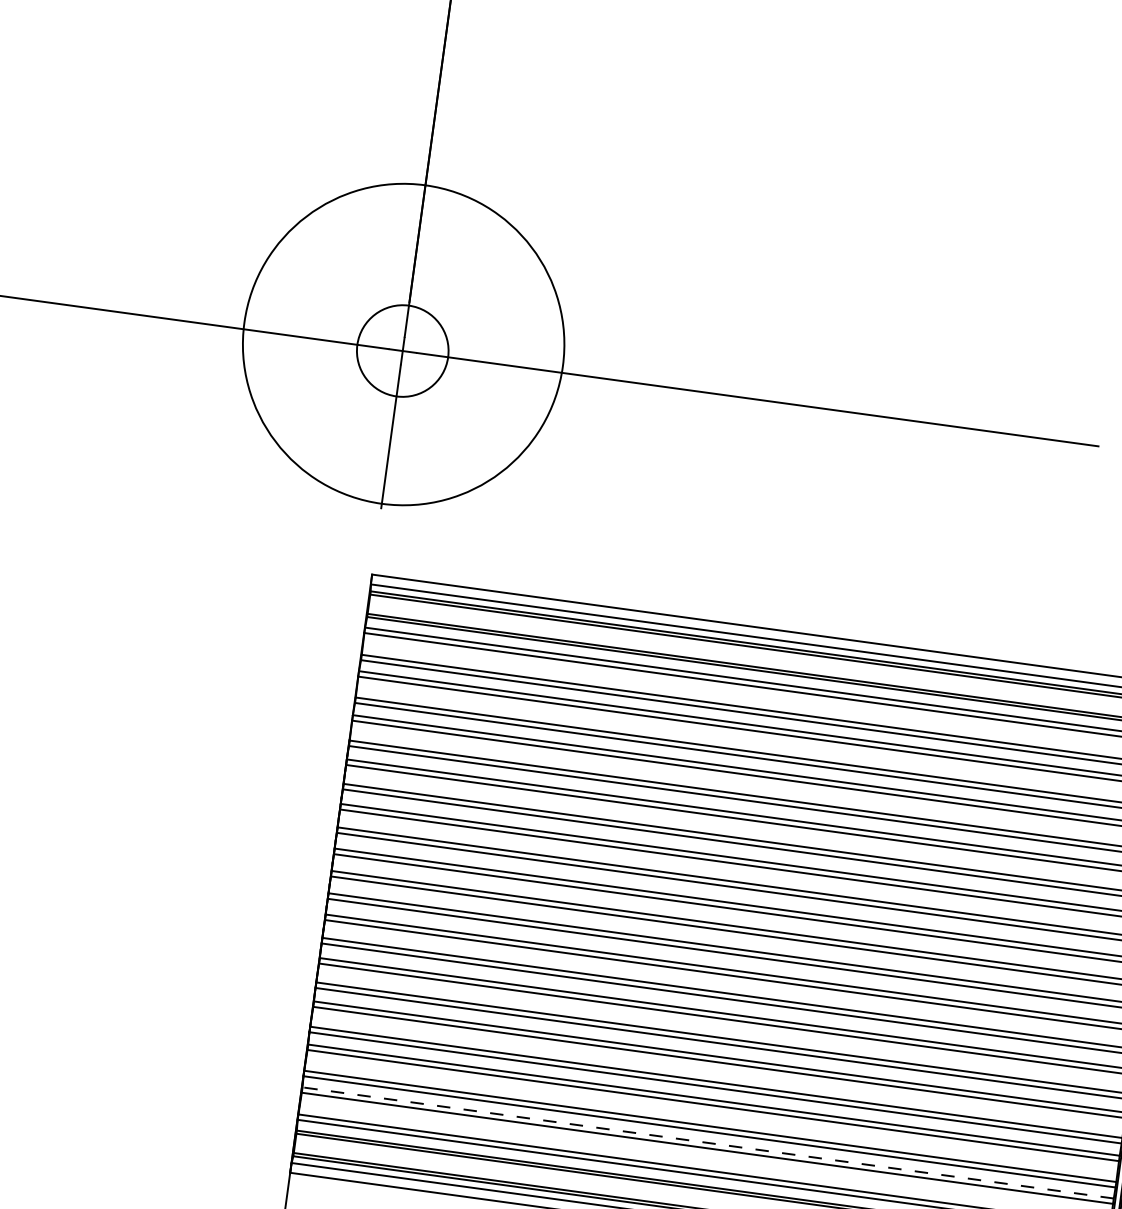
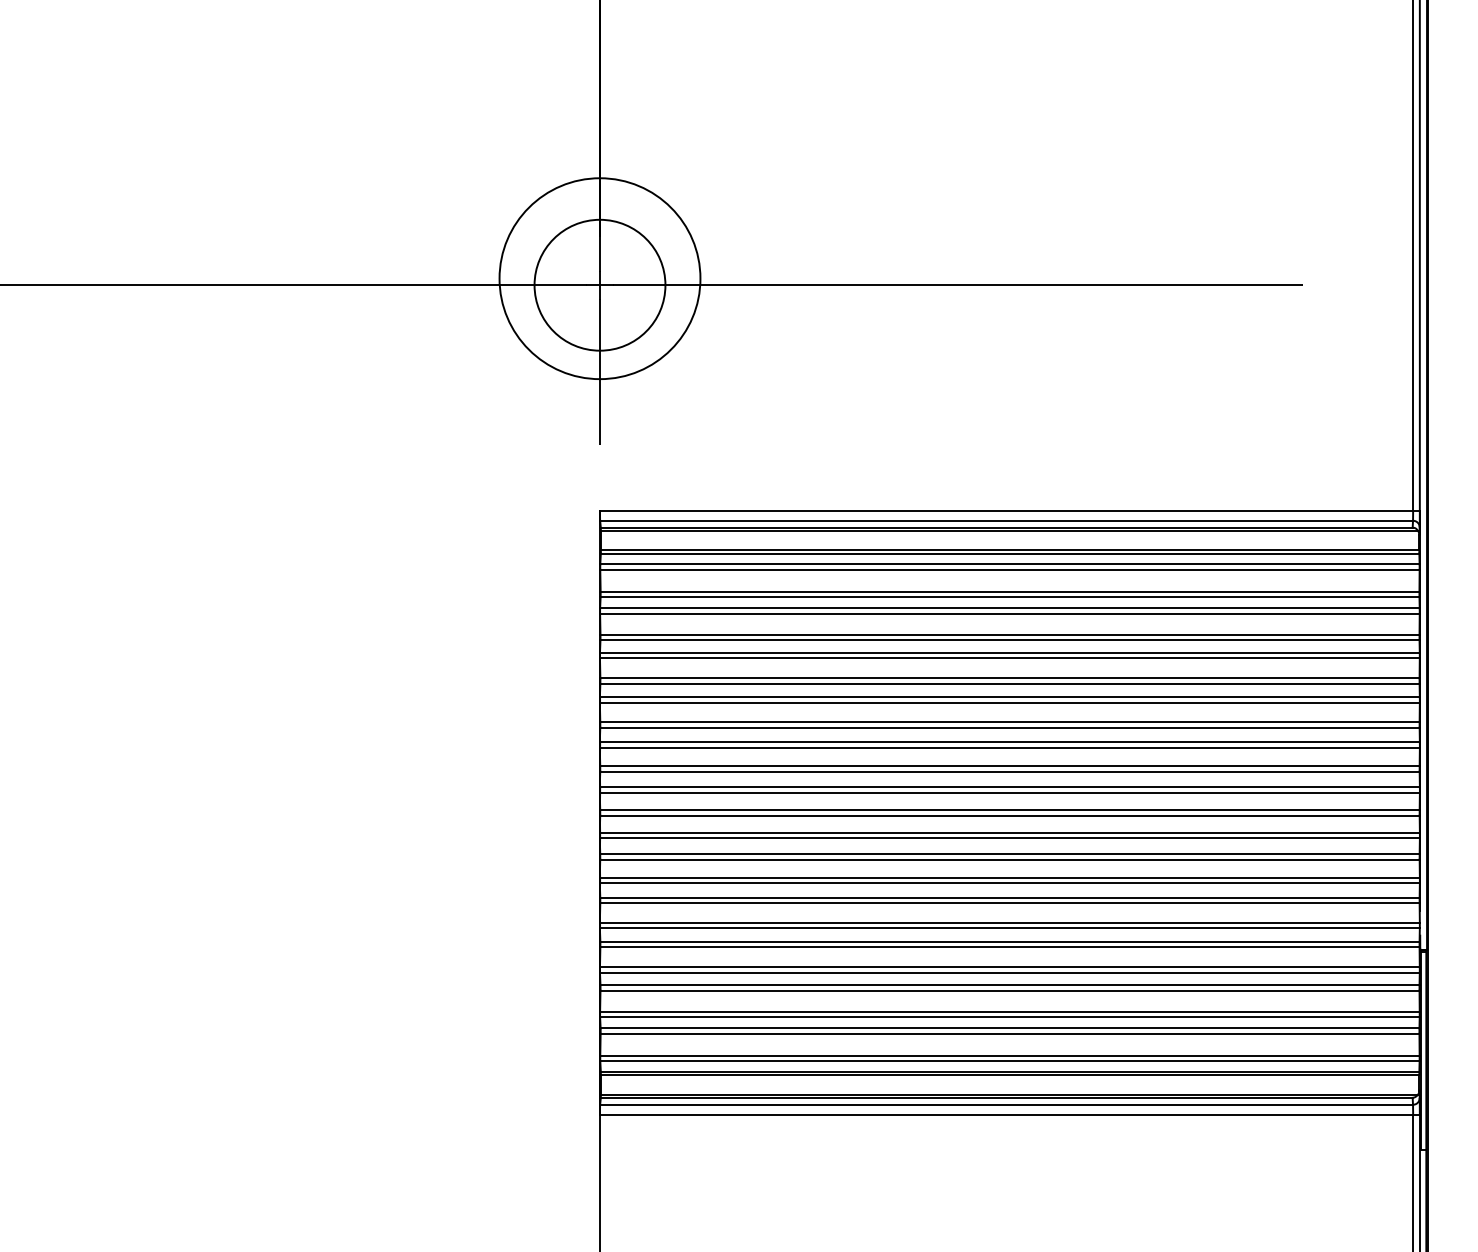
circle: (403, 344) -> (599, 278), size x0.62
circle: (402, 350) -> (599, 284), size x1.43
line: (707, 1143) -> (1009, 1028), dashed -> solid

